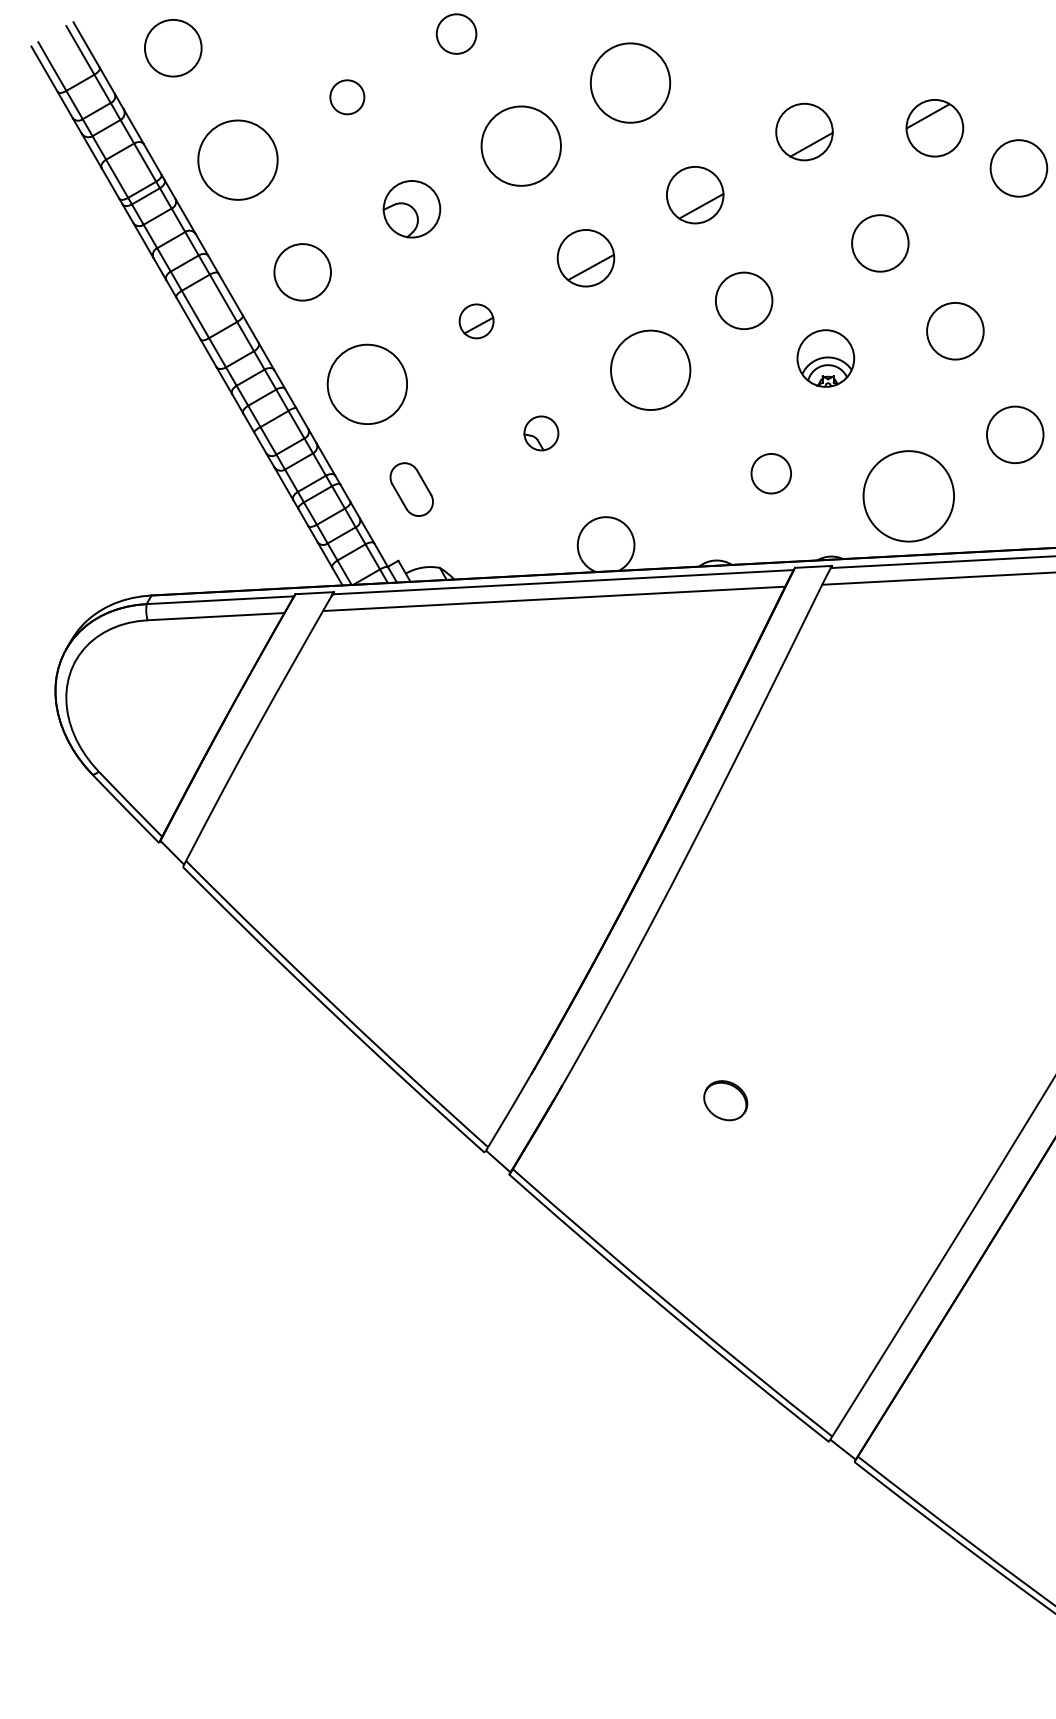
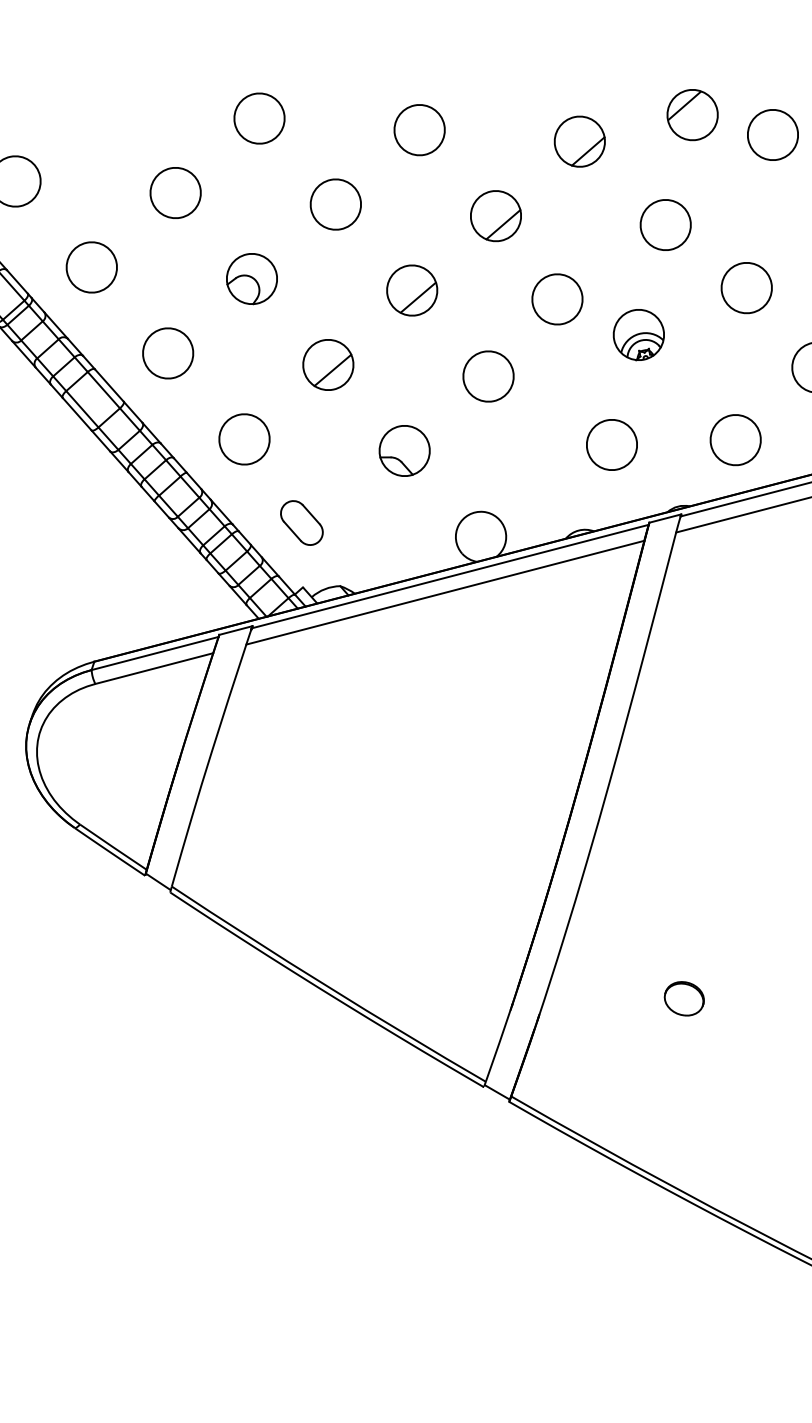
circle: (456, 33) -> (259, 118), size x1.43
circle: (630, 82) -> (419, 129), size x0.71
circle: (347, 97) -> (175, 193), size x1.67
circle: (520, 145) -> (335, 204), size x0.71
circle: (237, 160) -> (91, 267), size x0.71
part: (476, 321) -> (328, 365), size x1.67
circle: (650, 369) -> (488, 375), size x0.71
circle: (367, 384) -> (244, 439), size x0.71
part: (541, 433) -> (404, 451), size x1.67
circle: (771, 473) -> (612, 444), size x1.43
circle: (908, 496) -> (735, 440), size x0.62

